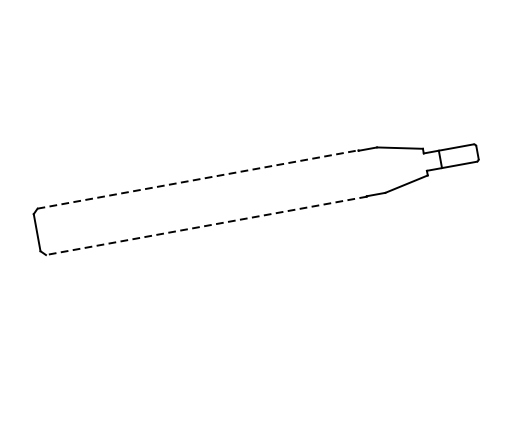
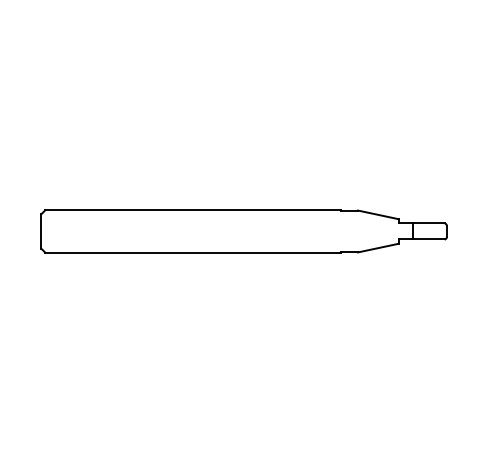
line: (198, 179) -> (193, 210), dashed -> solid
line: (206, 225) -> (193, 252), dashed -> solid

